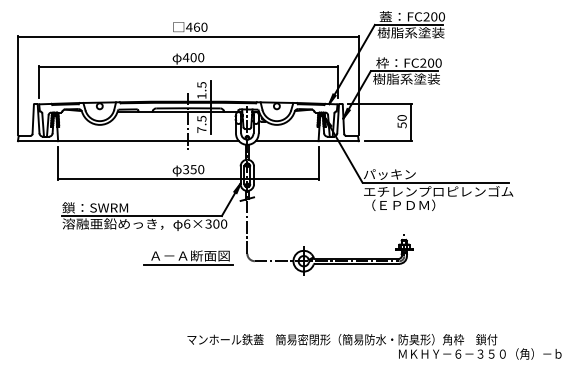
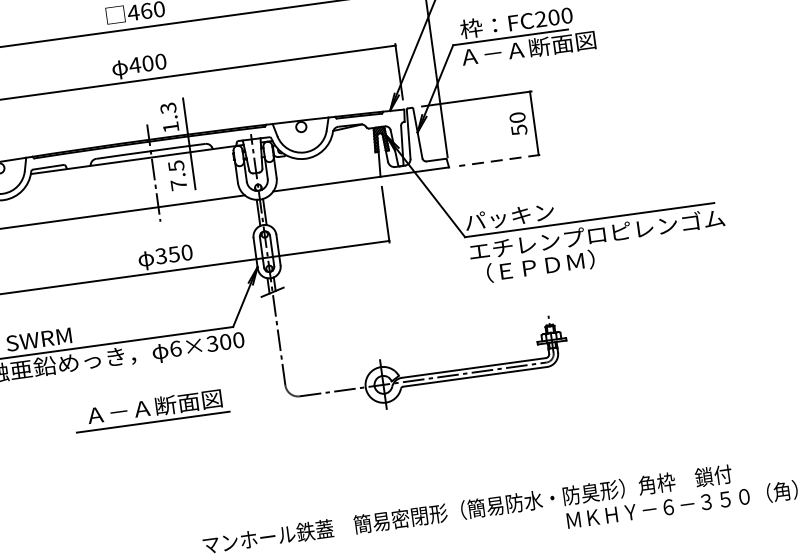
text: (413, 78) -> (527, 47), 樹脂系塗装 -> Ａ－Ａ断面図
text: (201, 84) -> (167, 107), 1.5 -> 1.3
line: (388, 141) -> (499, 161), solid -> dashed
part: (188, 257) -> (151, 410), moved

